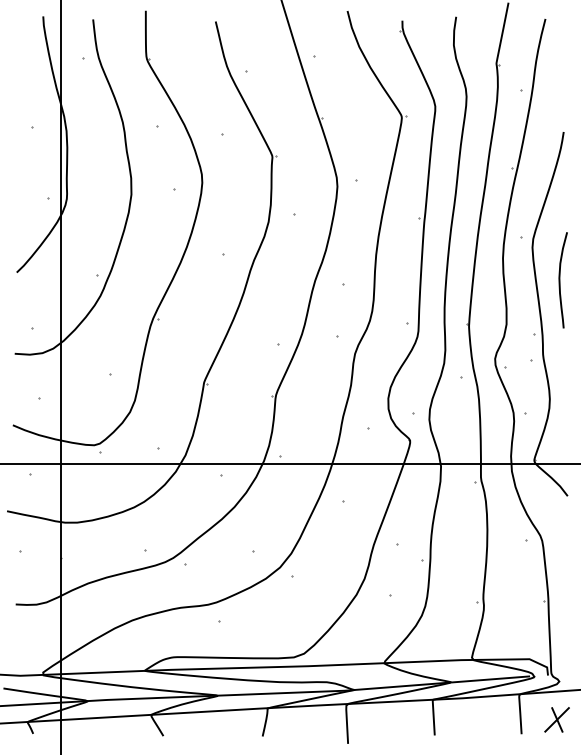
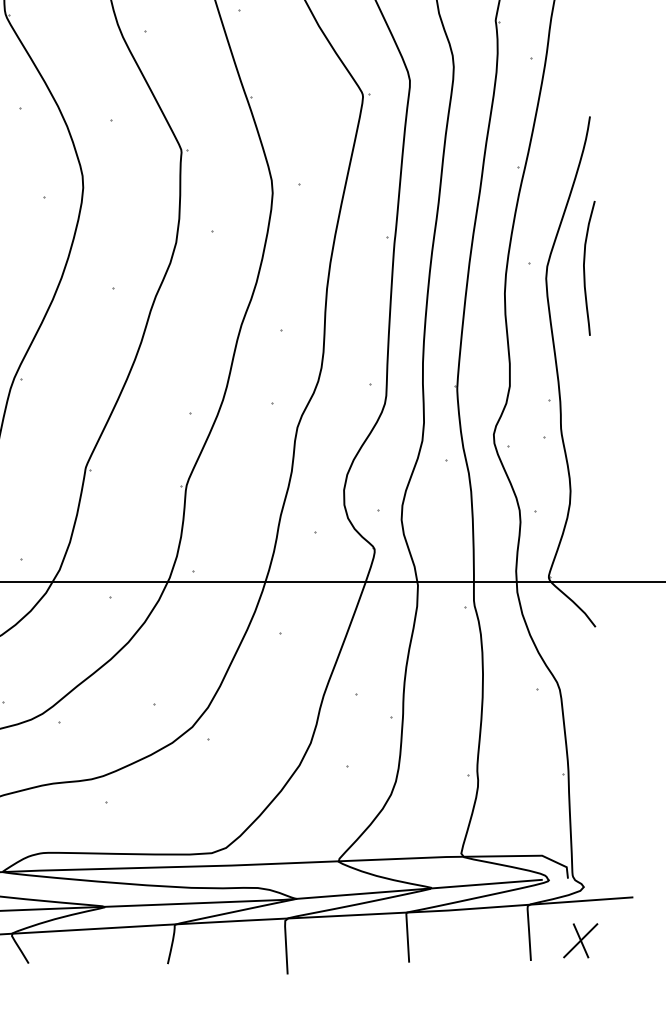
curve: (560, 280) -> (585, 268), moved

